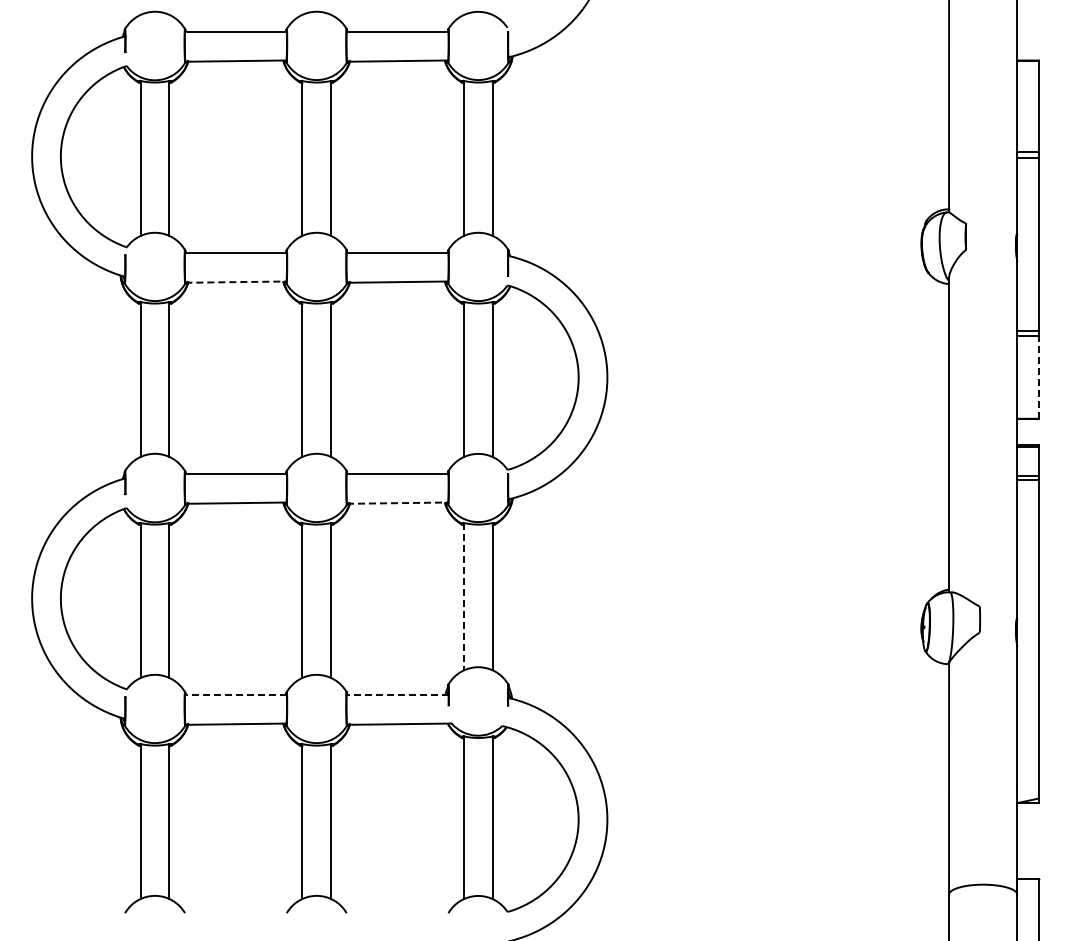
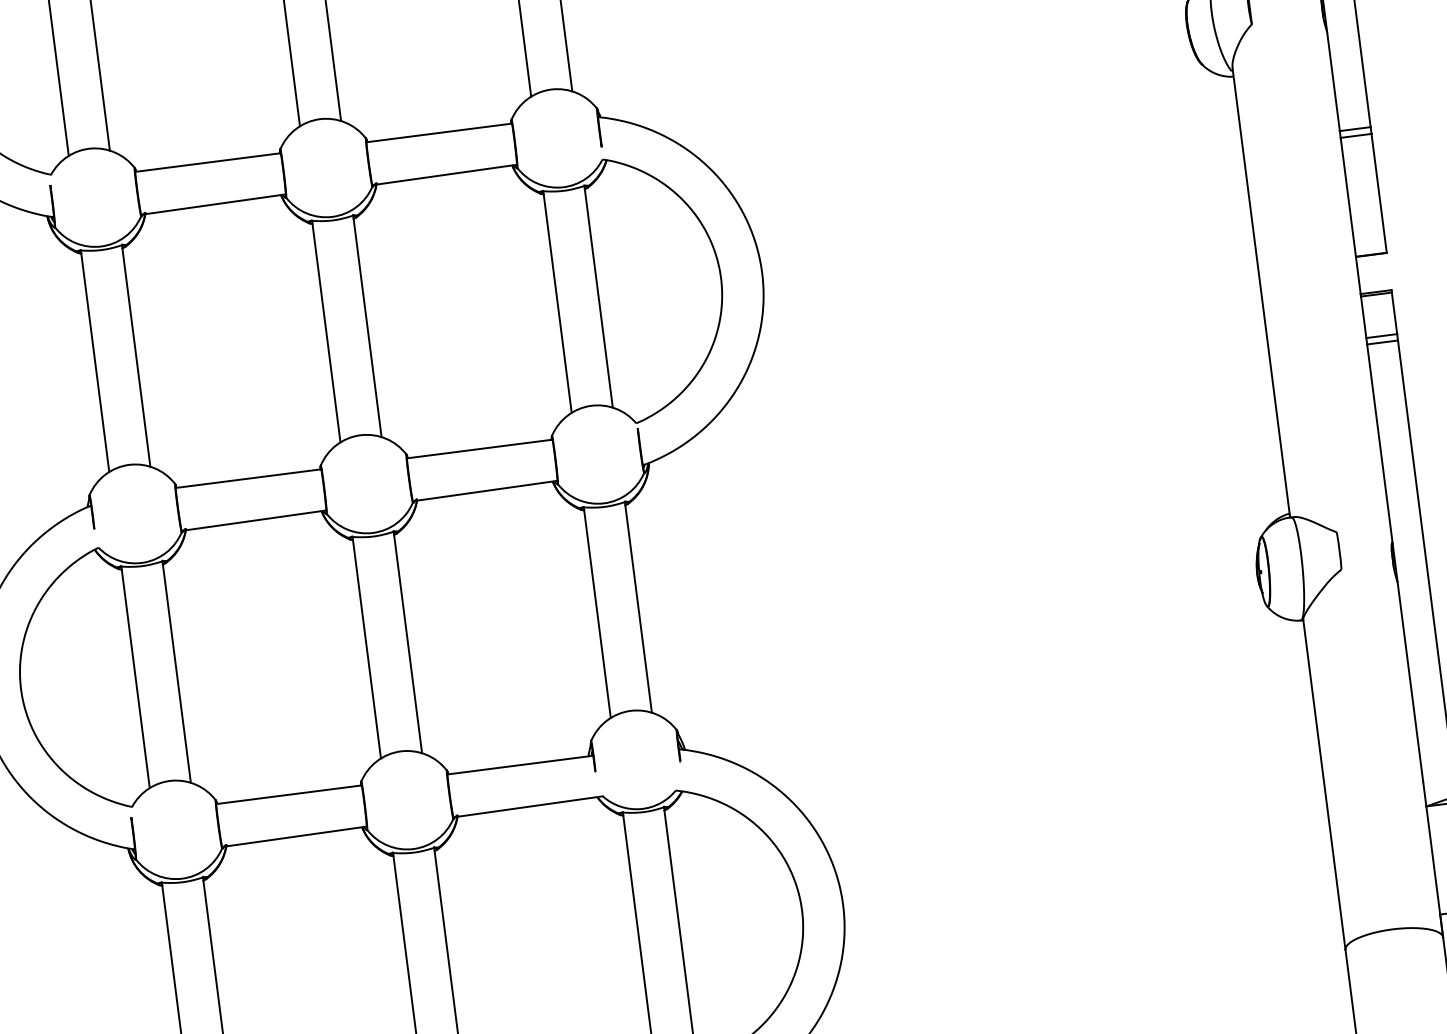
line: (235, 282) -> (212, 205), dashed -> solid
line: (1038, 377) -> (1378, 193), dashed -> solid
line: (397, 503) -> (485, 491), dashed -> solid
line: (464, 596) -> (597, 612), dashed -> solid
line: (235, 694) -> (288, 794), dashed -> solid
line: (397, 694) -> (520, 764), dashed -> solid

